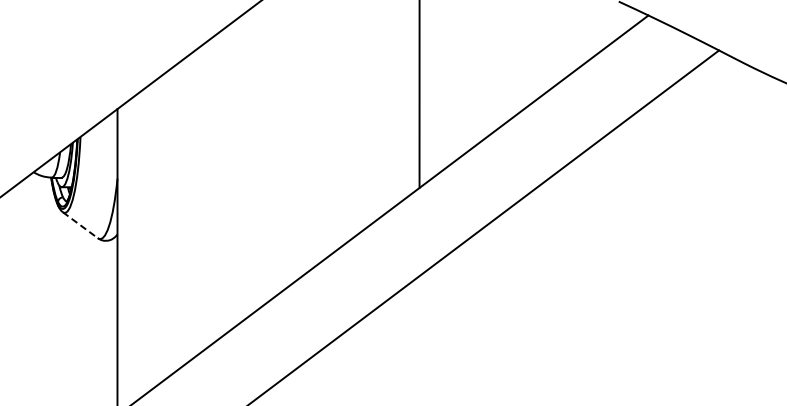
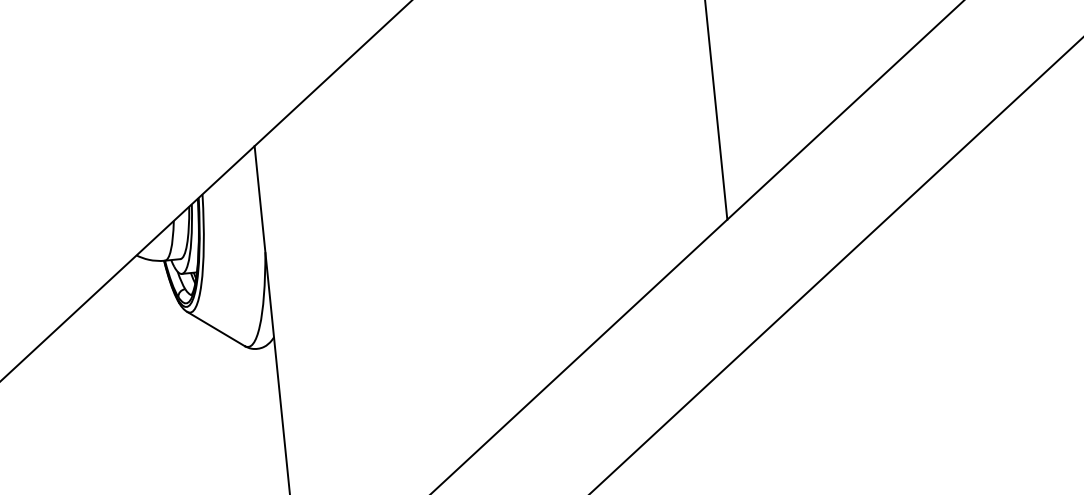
line: (80, 225) -> (216, 329), dashed -> solid

